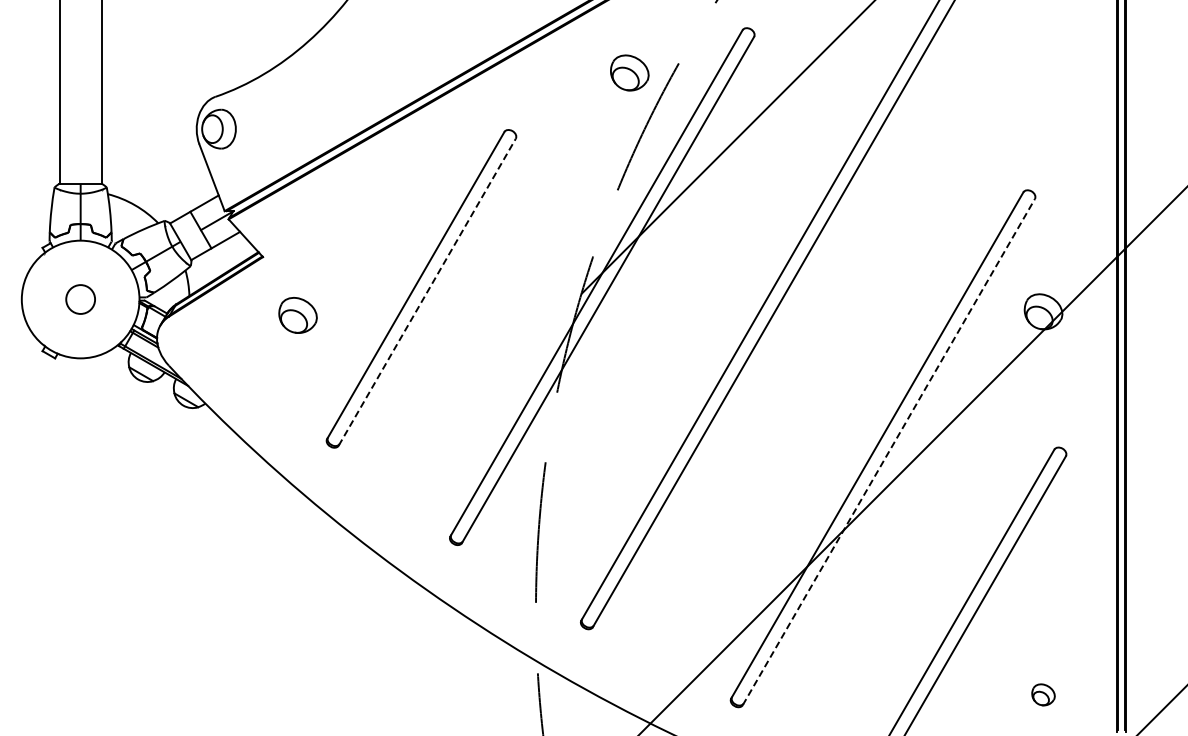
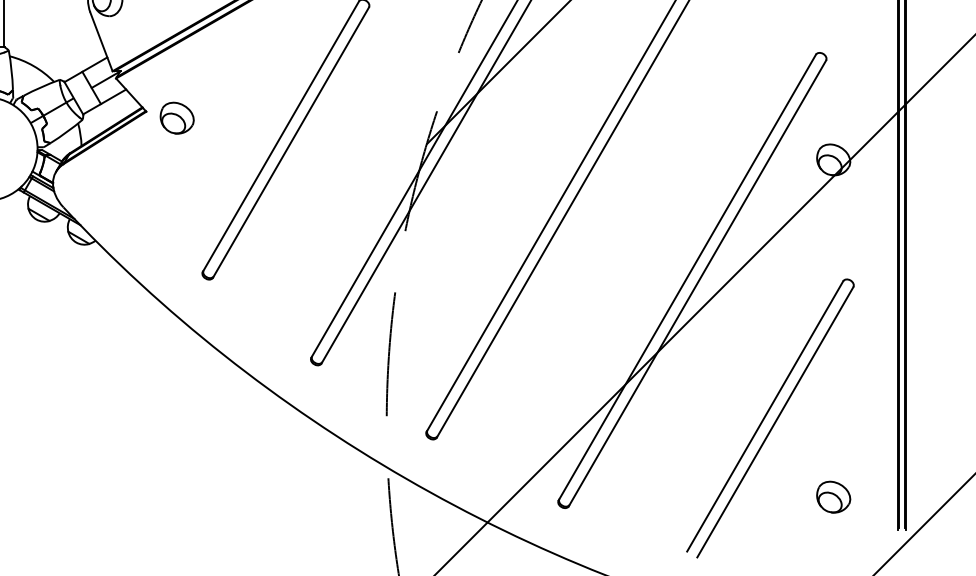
line: (427, 291) -> (291, 142), dashed -> solid
part: (297, 315) -> (176, 118), moved
line: (889, 451) -> (698, 282), dashed -> solid
part: (1043, 694) -> (833, 496), size x1.67

